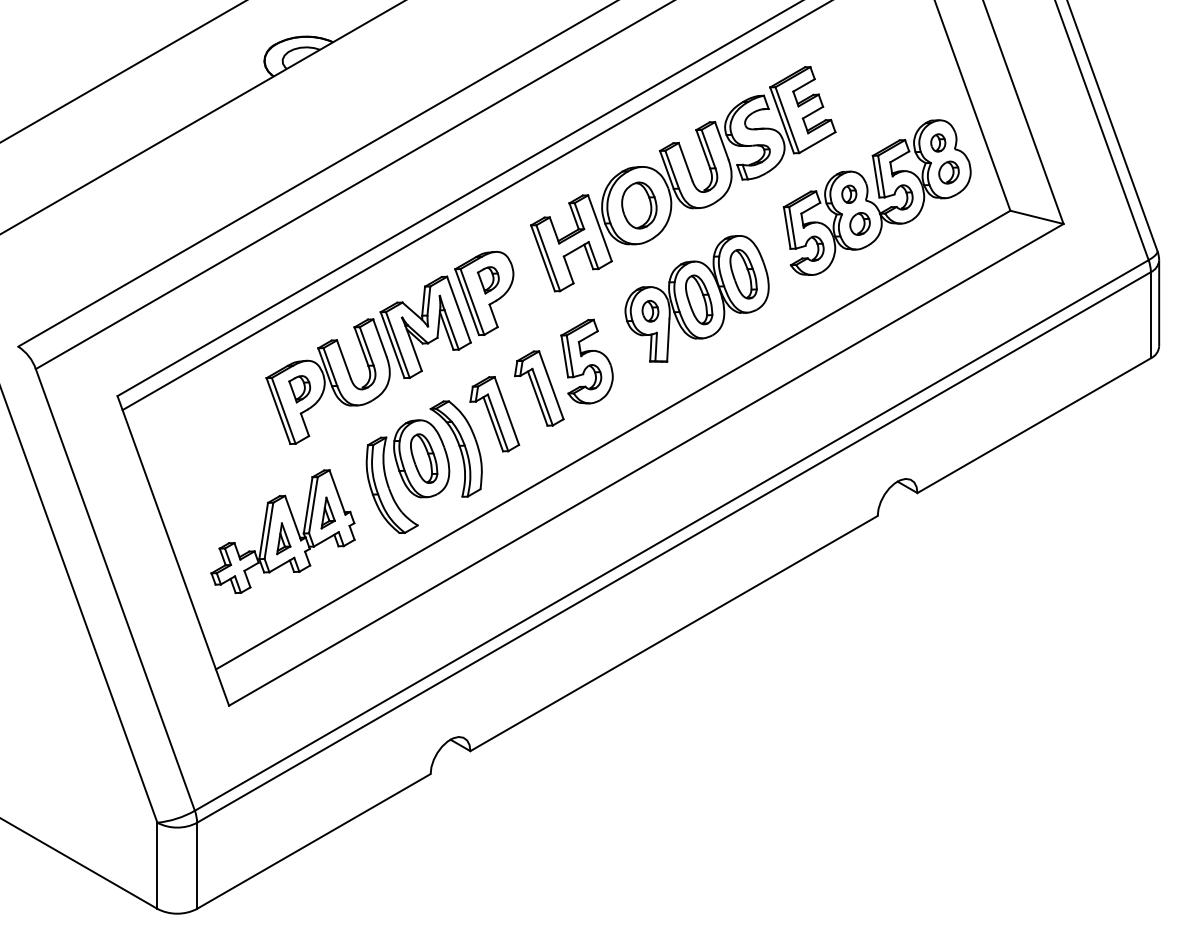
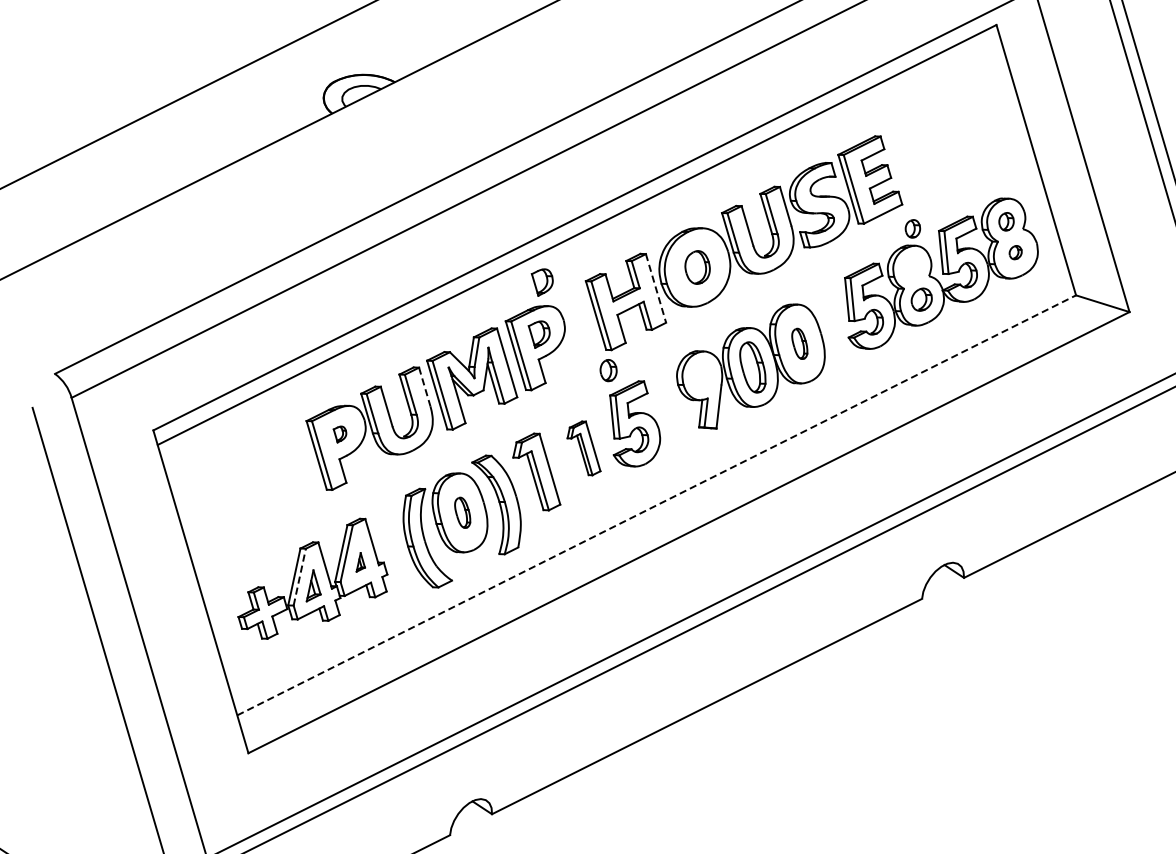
part: (948, 172) -> (1015, 252), size x0.6
part: (849, 193) -> (913, 228), moved
part: (639, 205) -> (697, 267), size x0.7
line: (600, 228) -> (656, 288), solid -> dashed
part: (487, 229) -> (541, 282), added
part: (743, 273) -> (799, 343), size x0.6
part: (650, 311) -> (608, 370), moved
line: (379, 338) -> (424, 387), solid -> dashed
part: (539, 388) -> (584, 448), size x0.7
part: (299, 389) -> (339, 434), size x0.6
line: (613, 440) -> (656, 505), solid -> dashed
part: (424, 458) -> (462, 512), size x0.6
part: (327, 512) -> (360, 561), size x0.6
line: (269, 530) -> (300, 576), solid -> dashed

